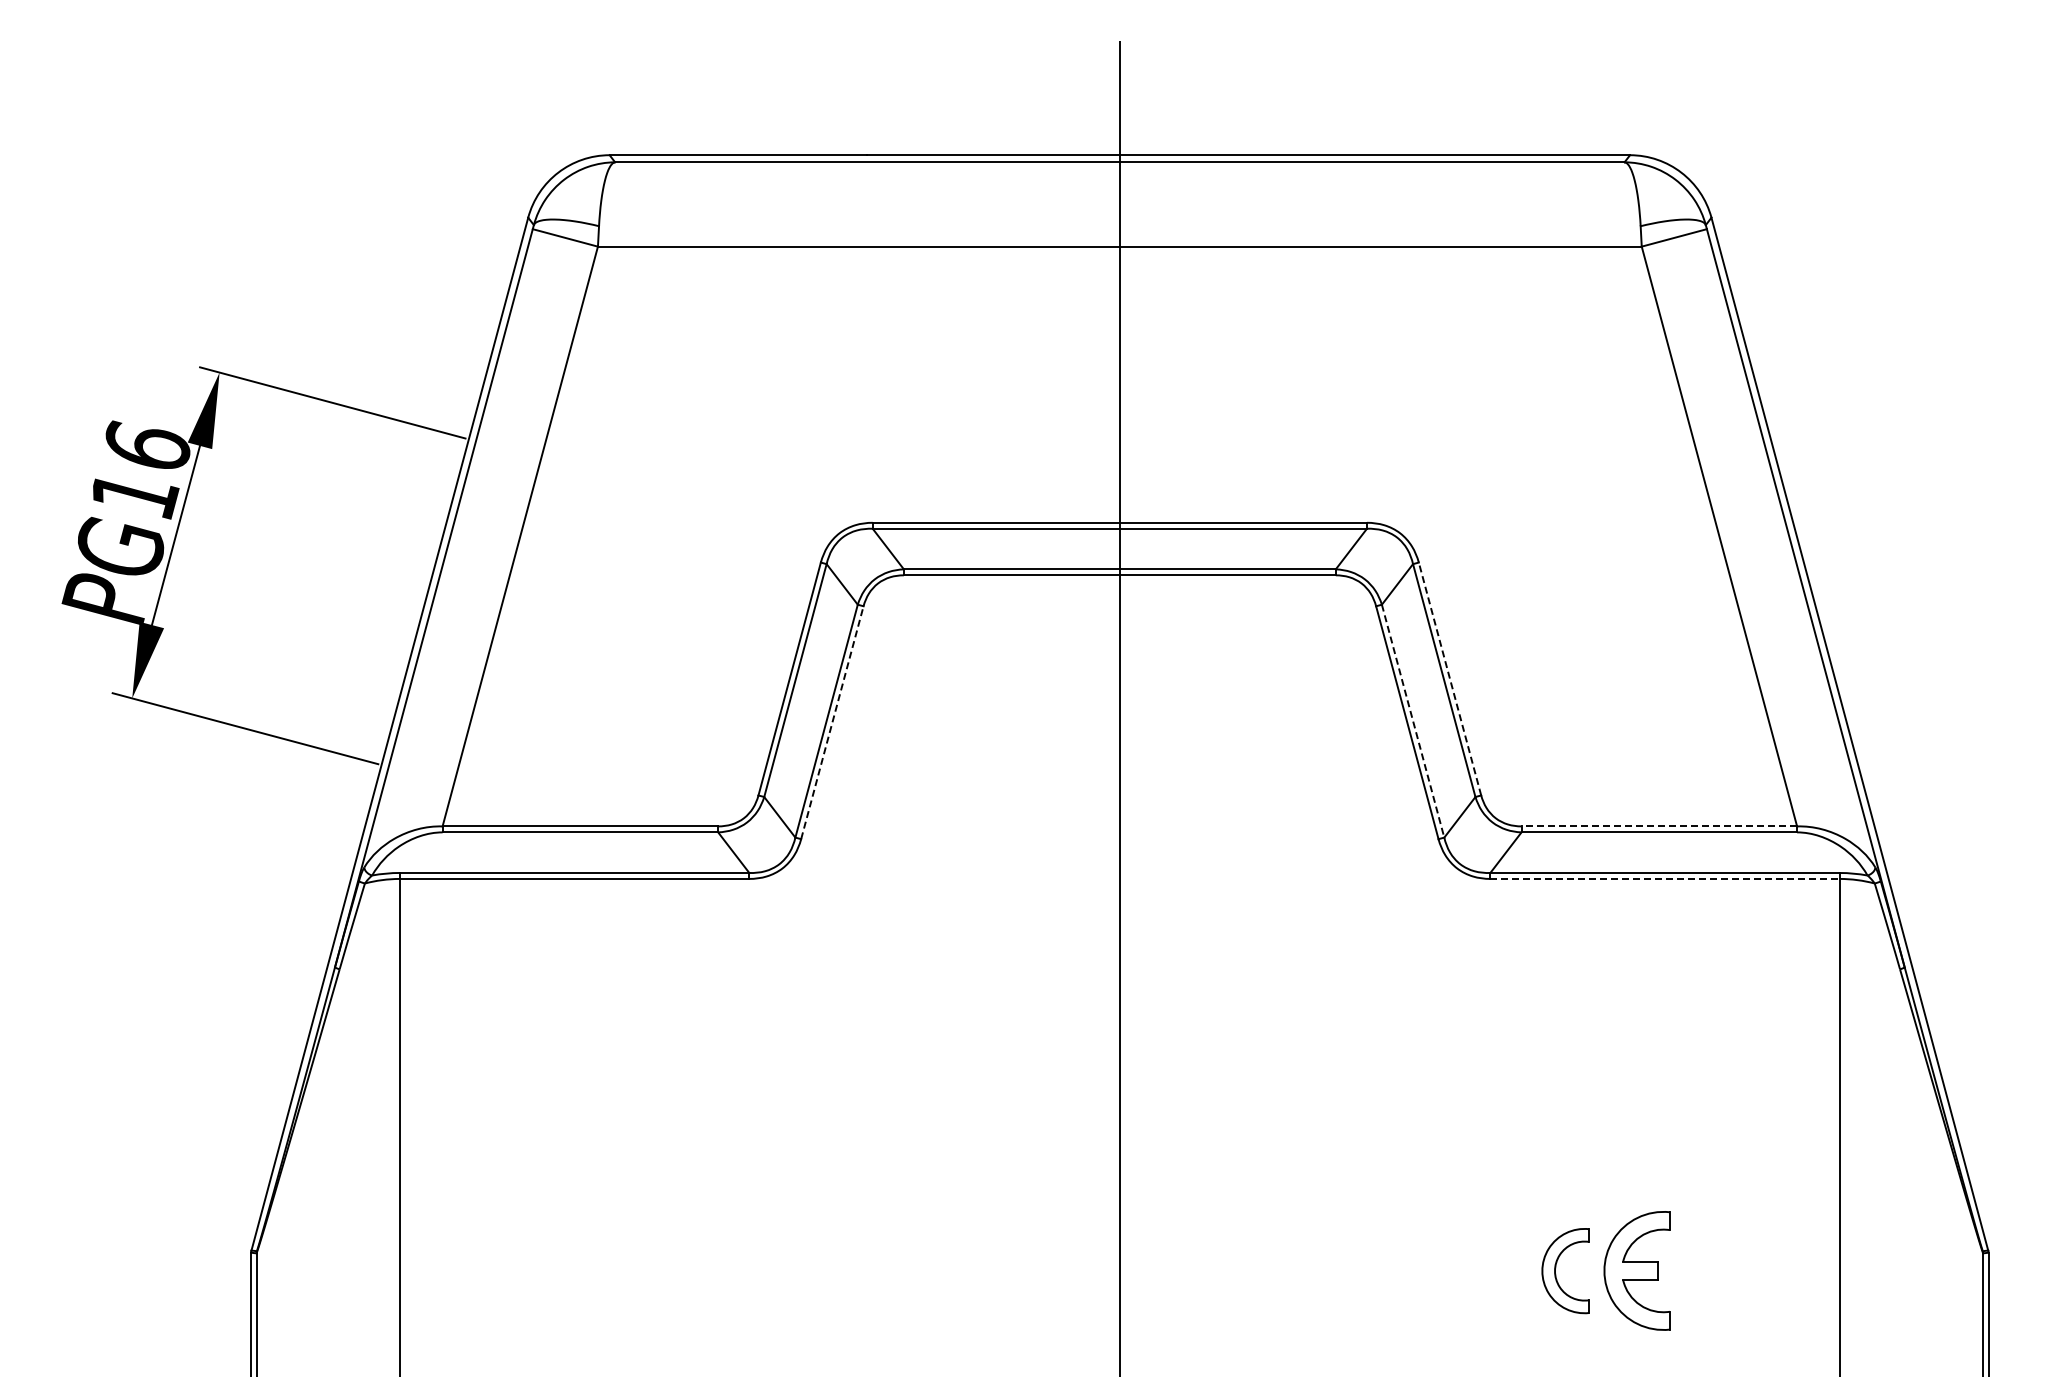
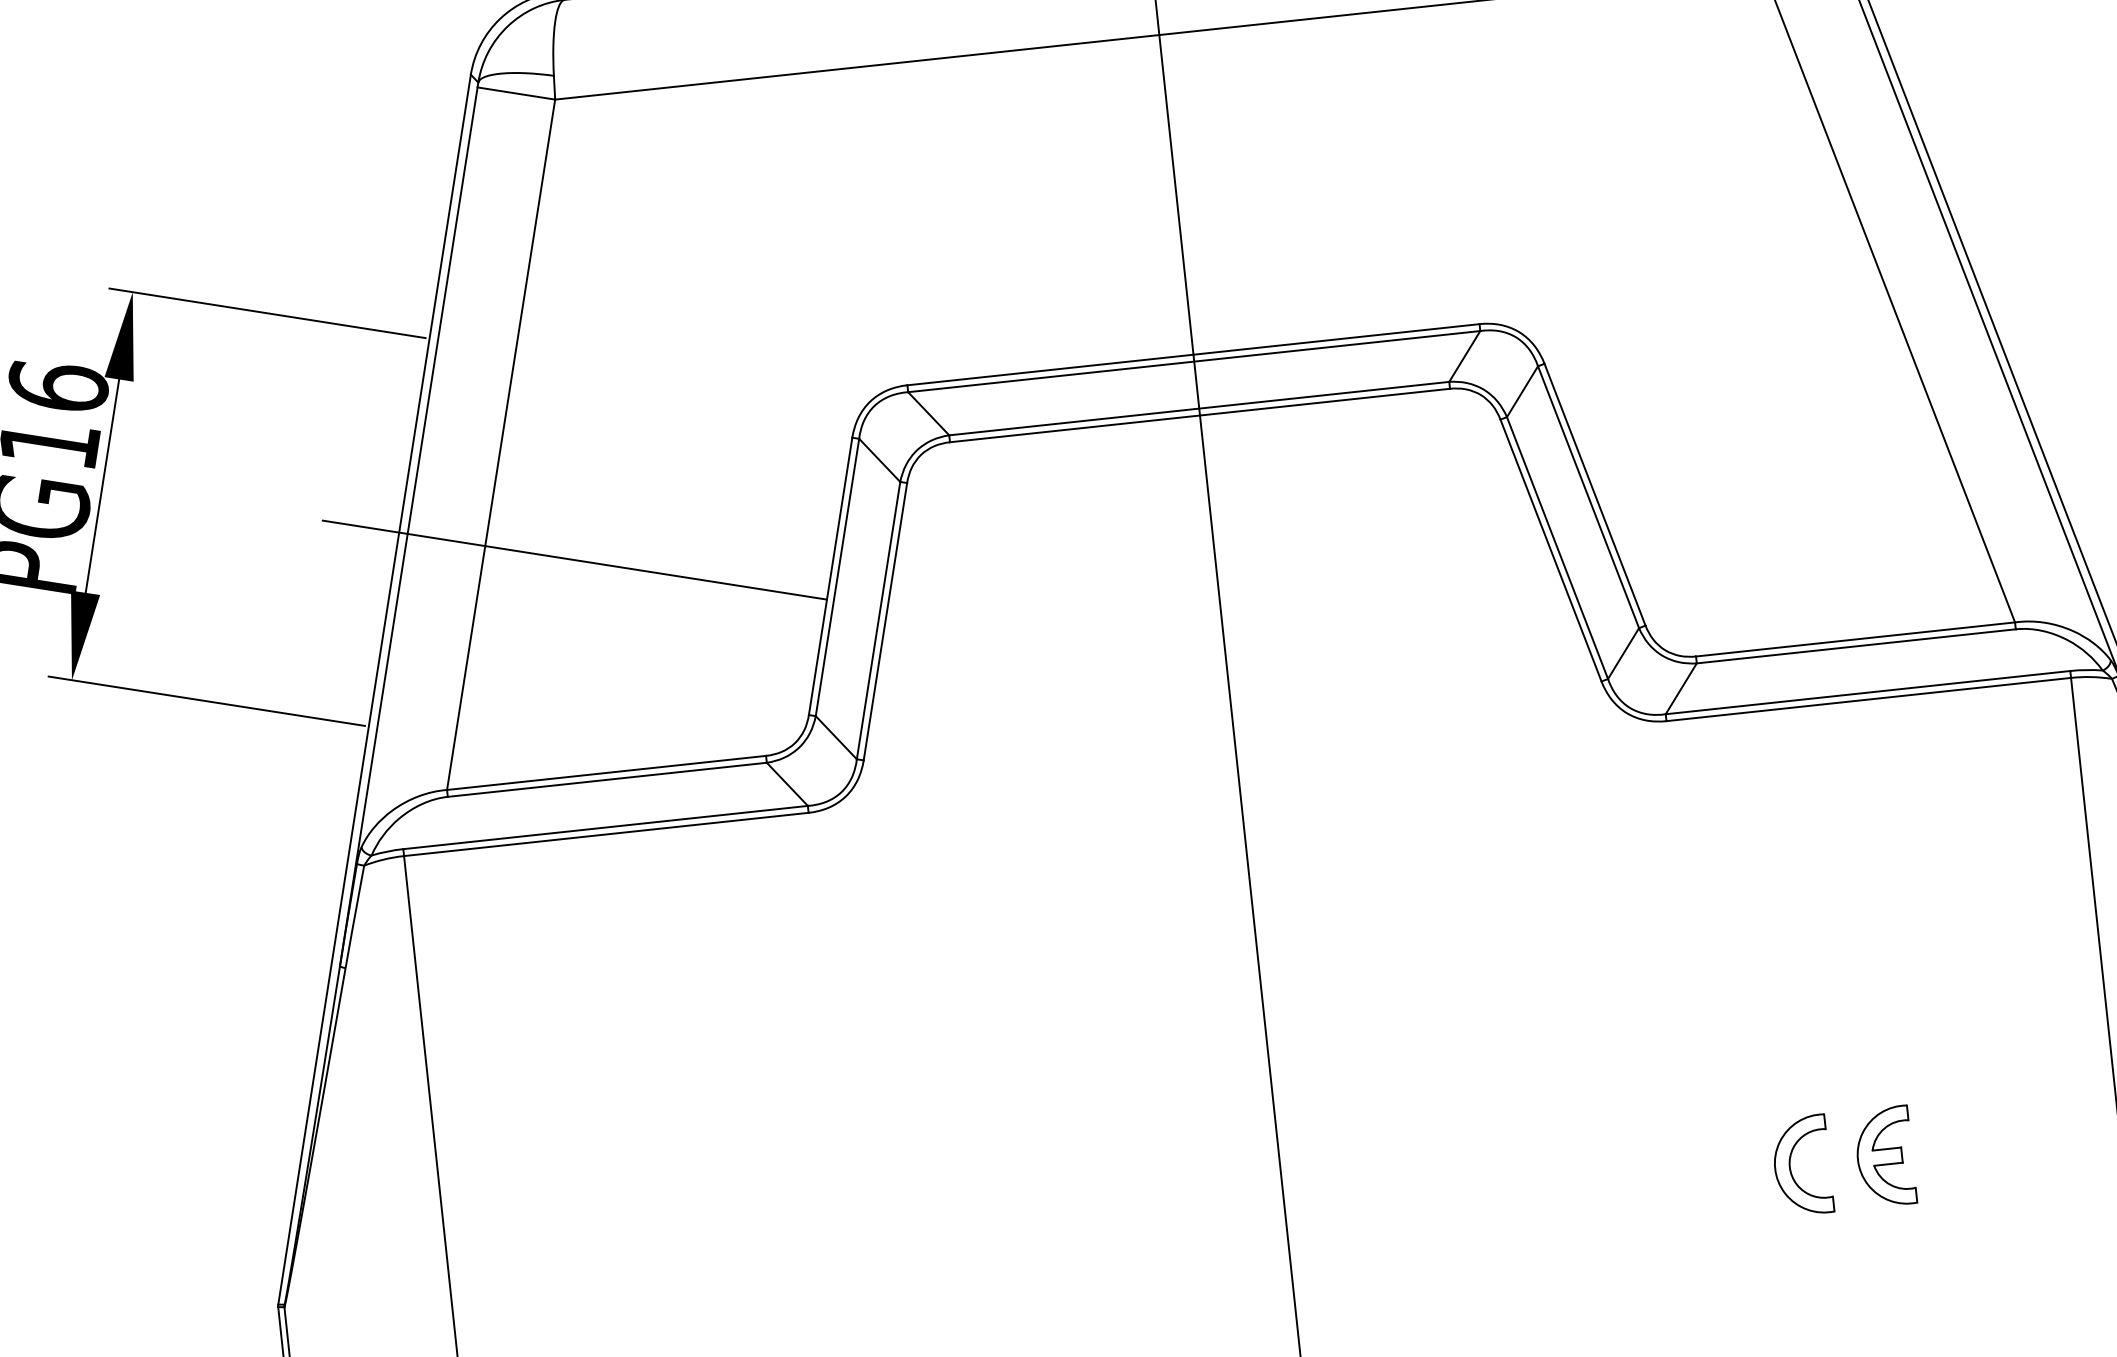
line: (572, 641) -> (574, 559), added
line: (1450, 679) -> (1595, 495), dashed -> solid
line: (1413, 721) -> (1558, 548), dashed -> solid
line: (832, 722) -> (885, 621), dashed -> solid
line: (1659, 826) -> (1855, 639), dashed -> solid
line: (1665, 878) -> (1869, 698), dashed -> solid
part: (1637, 1271) -> (1885, 1157), size x0.71

